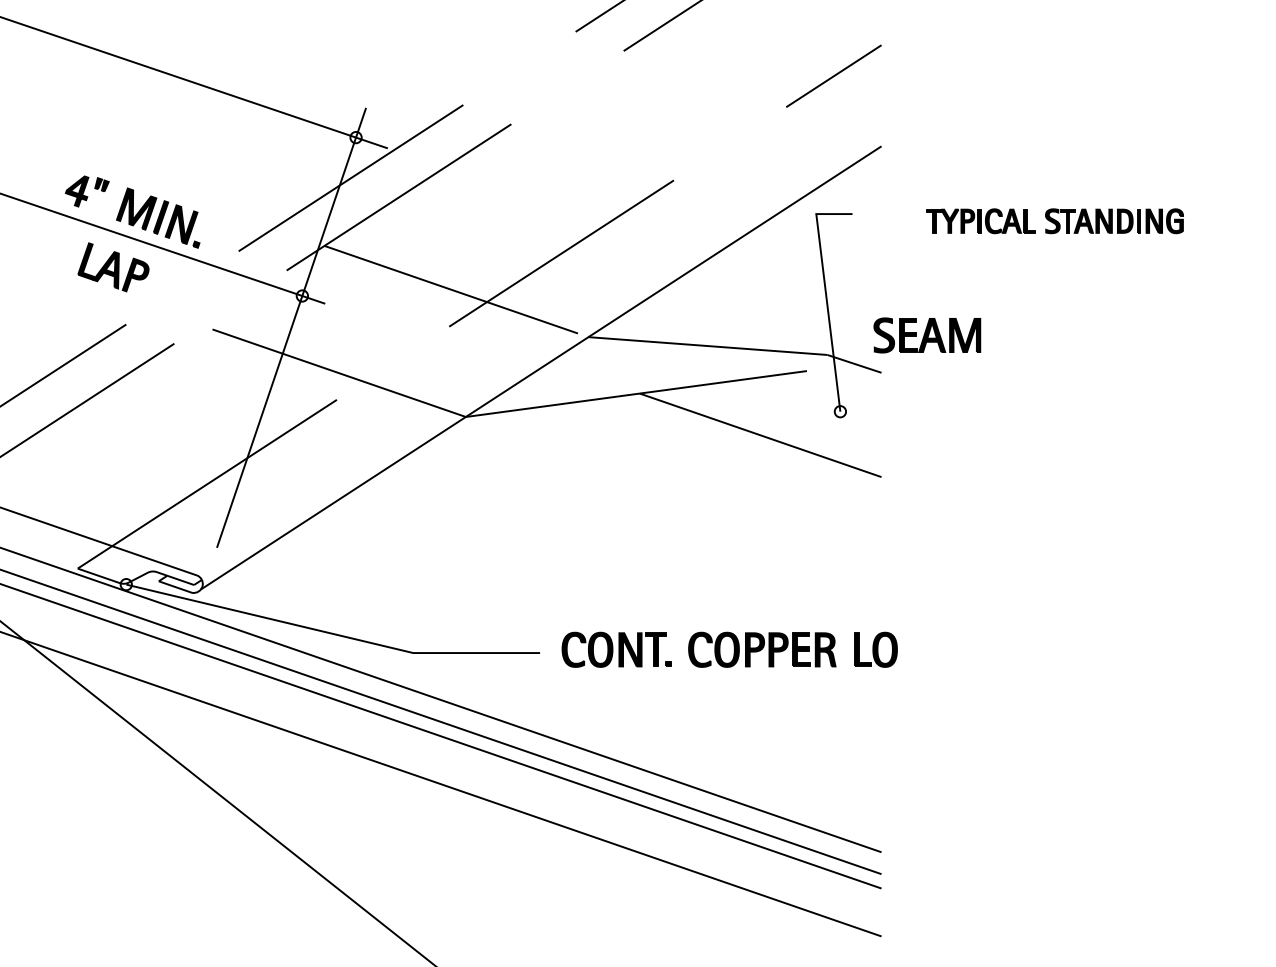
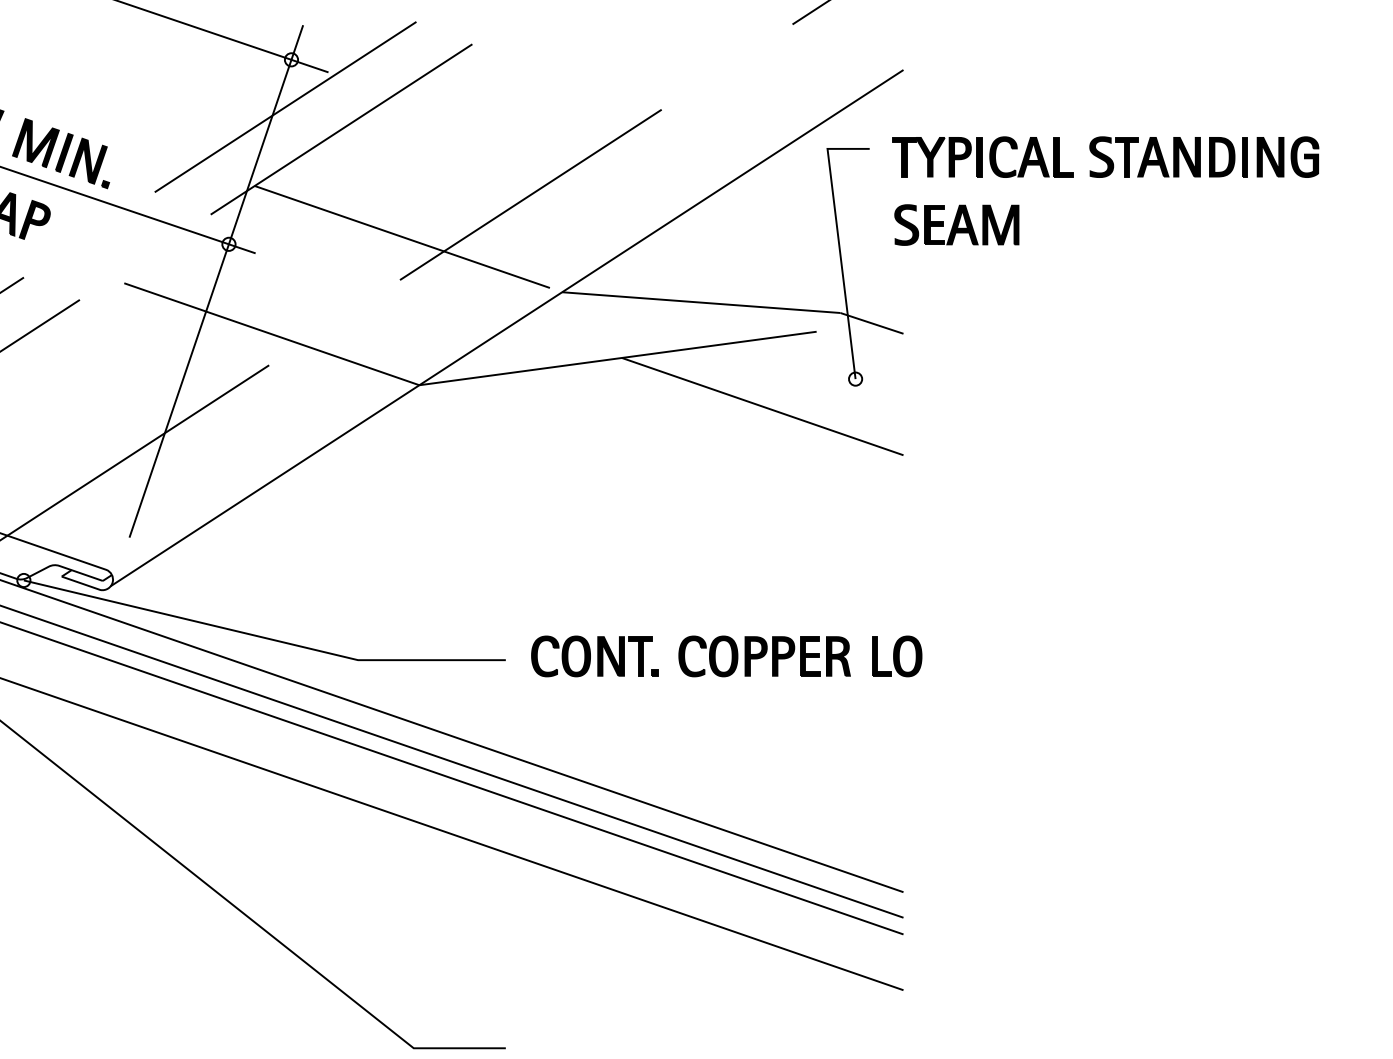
part: (1055, 221) -> (1106, 157), size x1.43
part: (927, 335) -> (957, 225), moved

